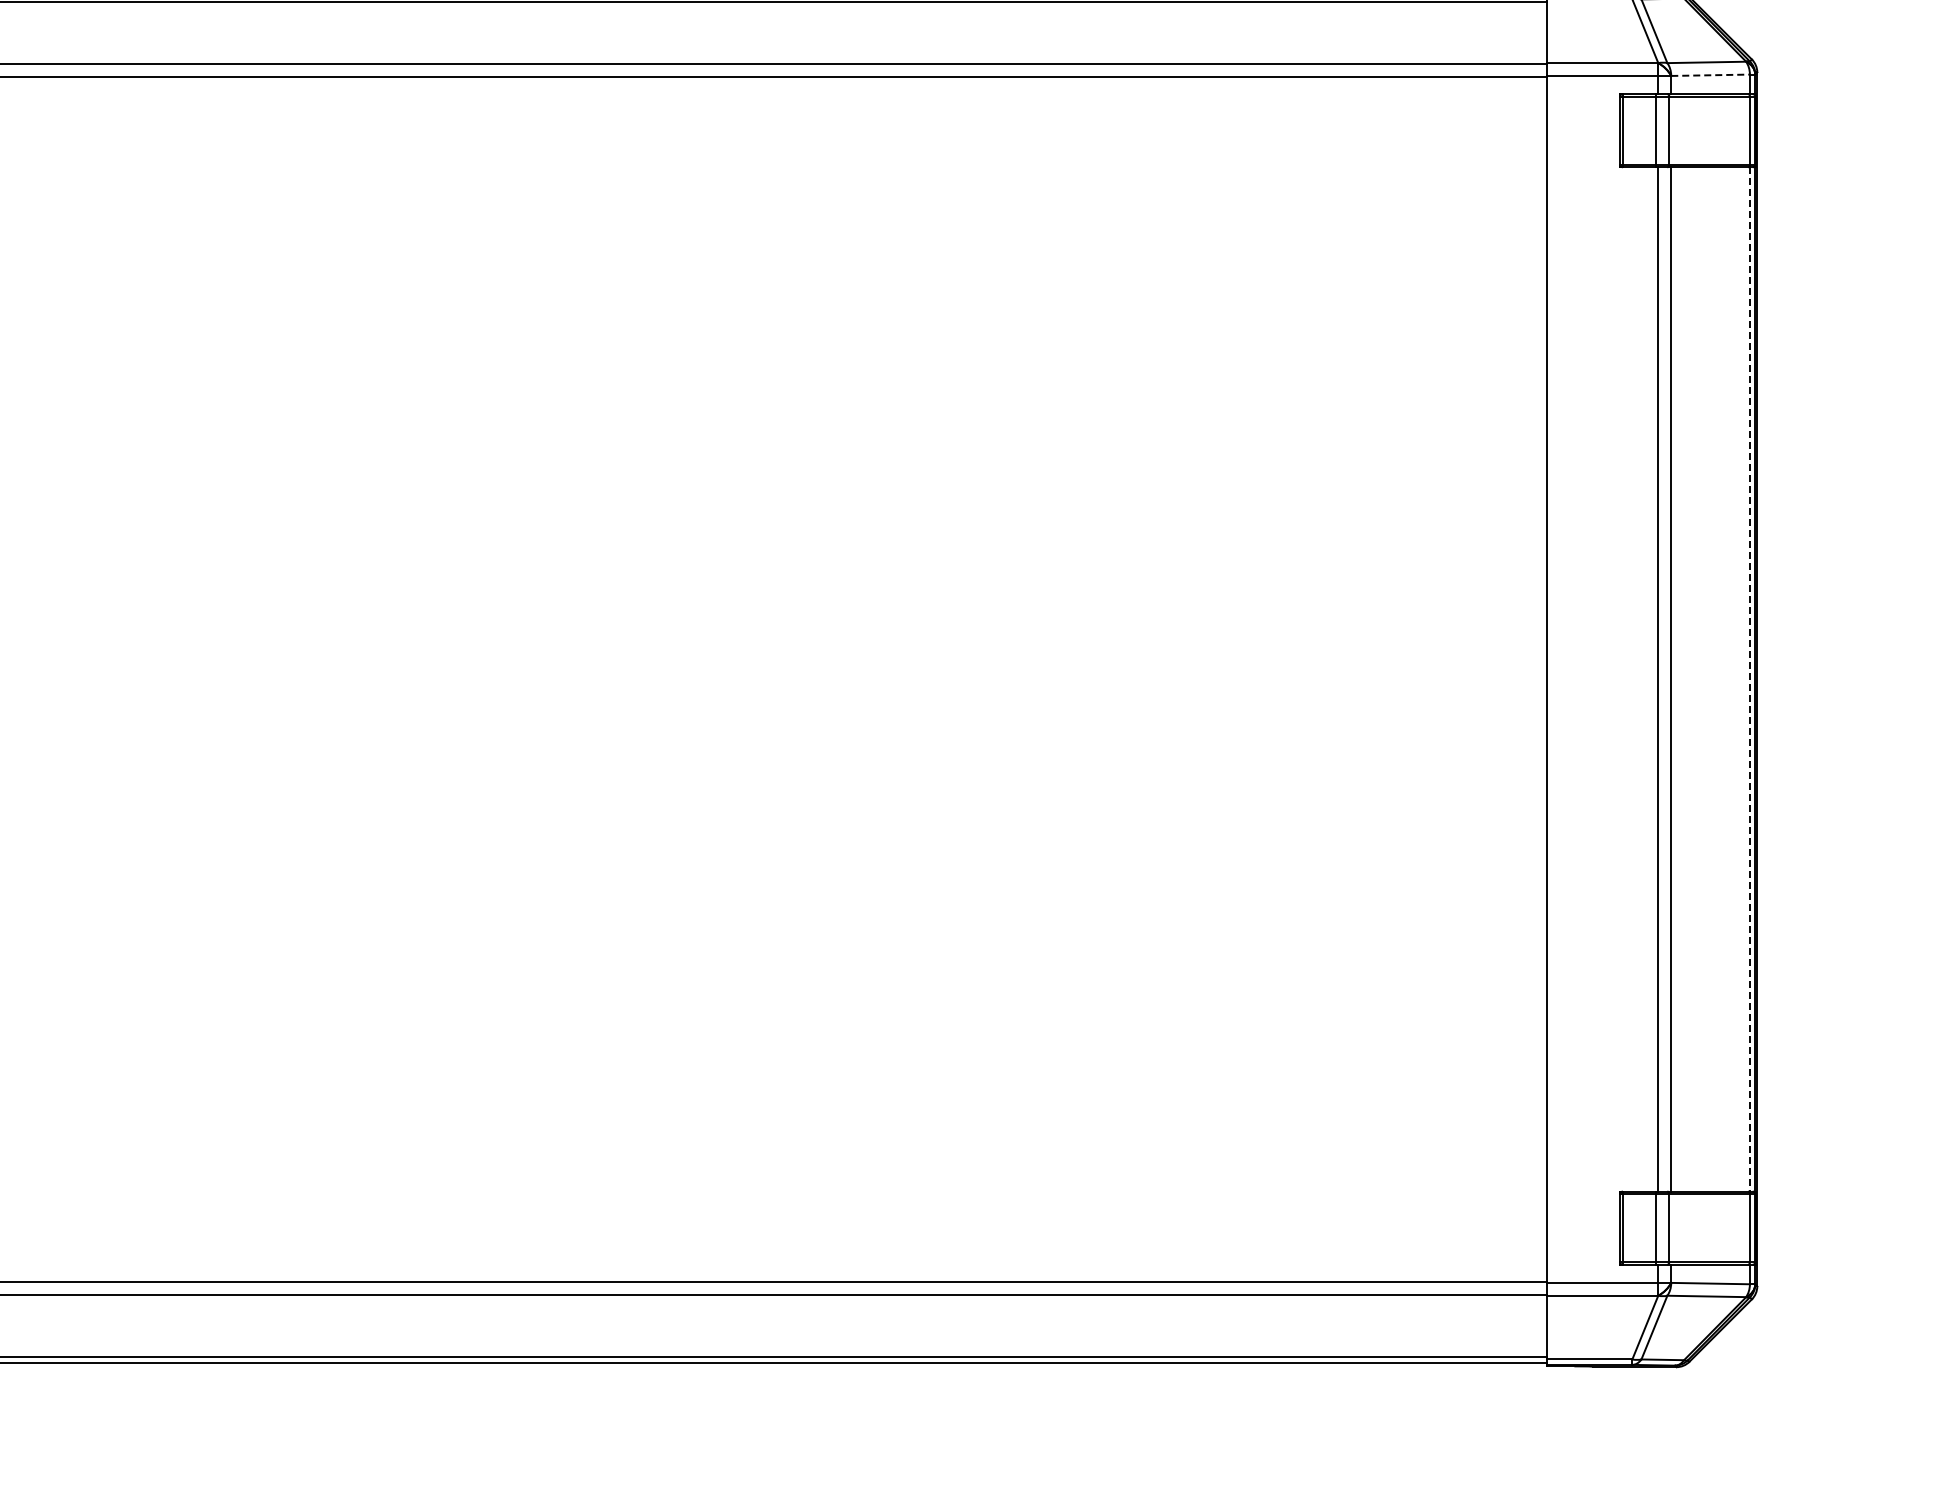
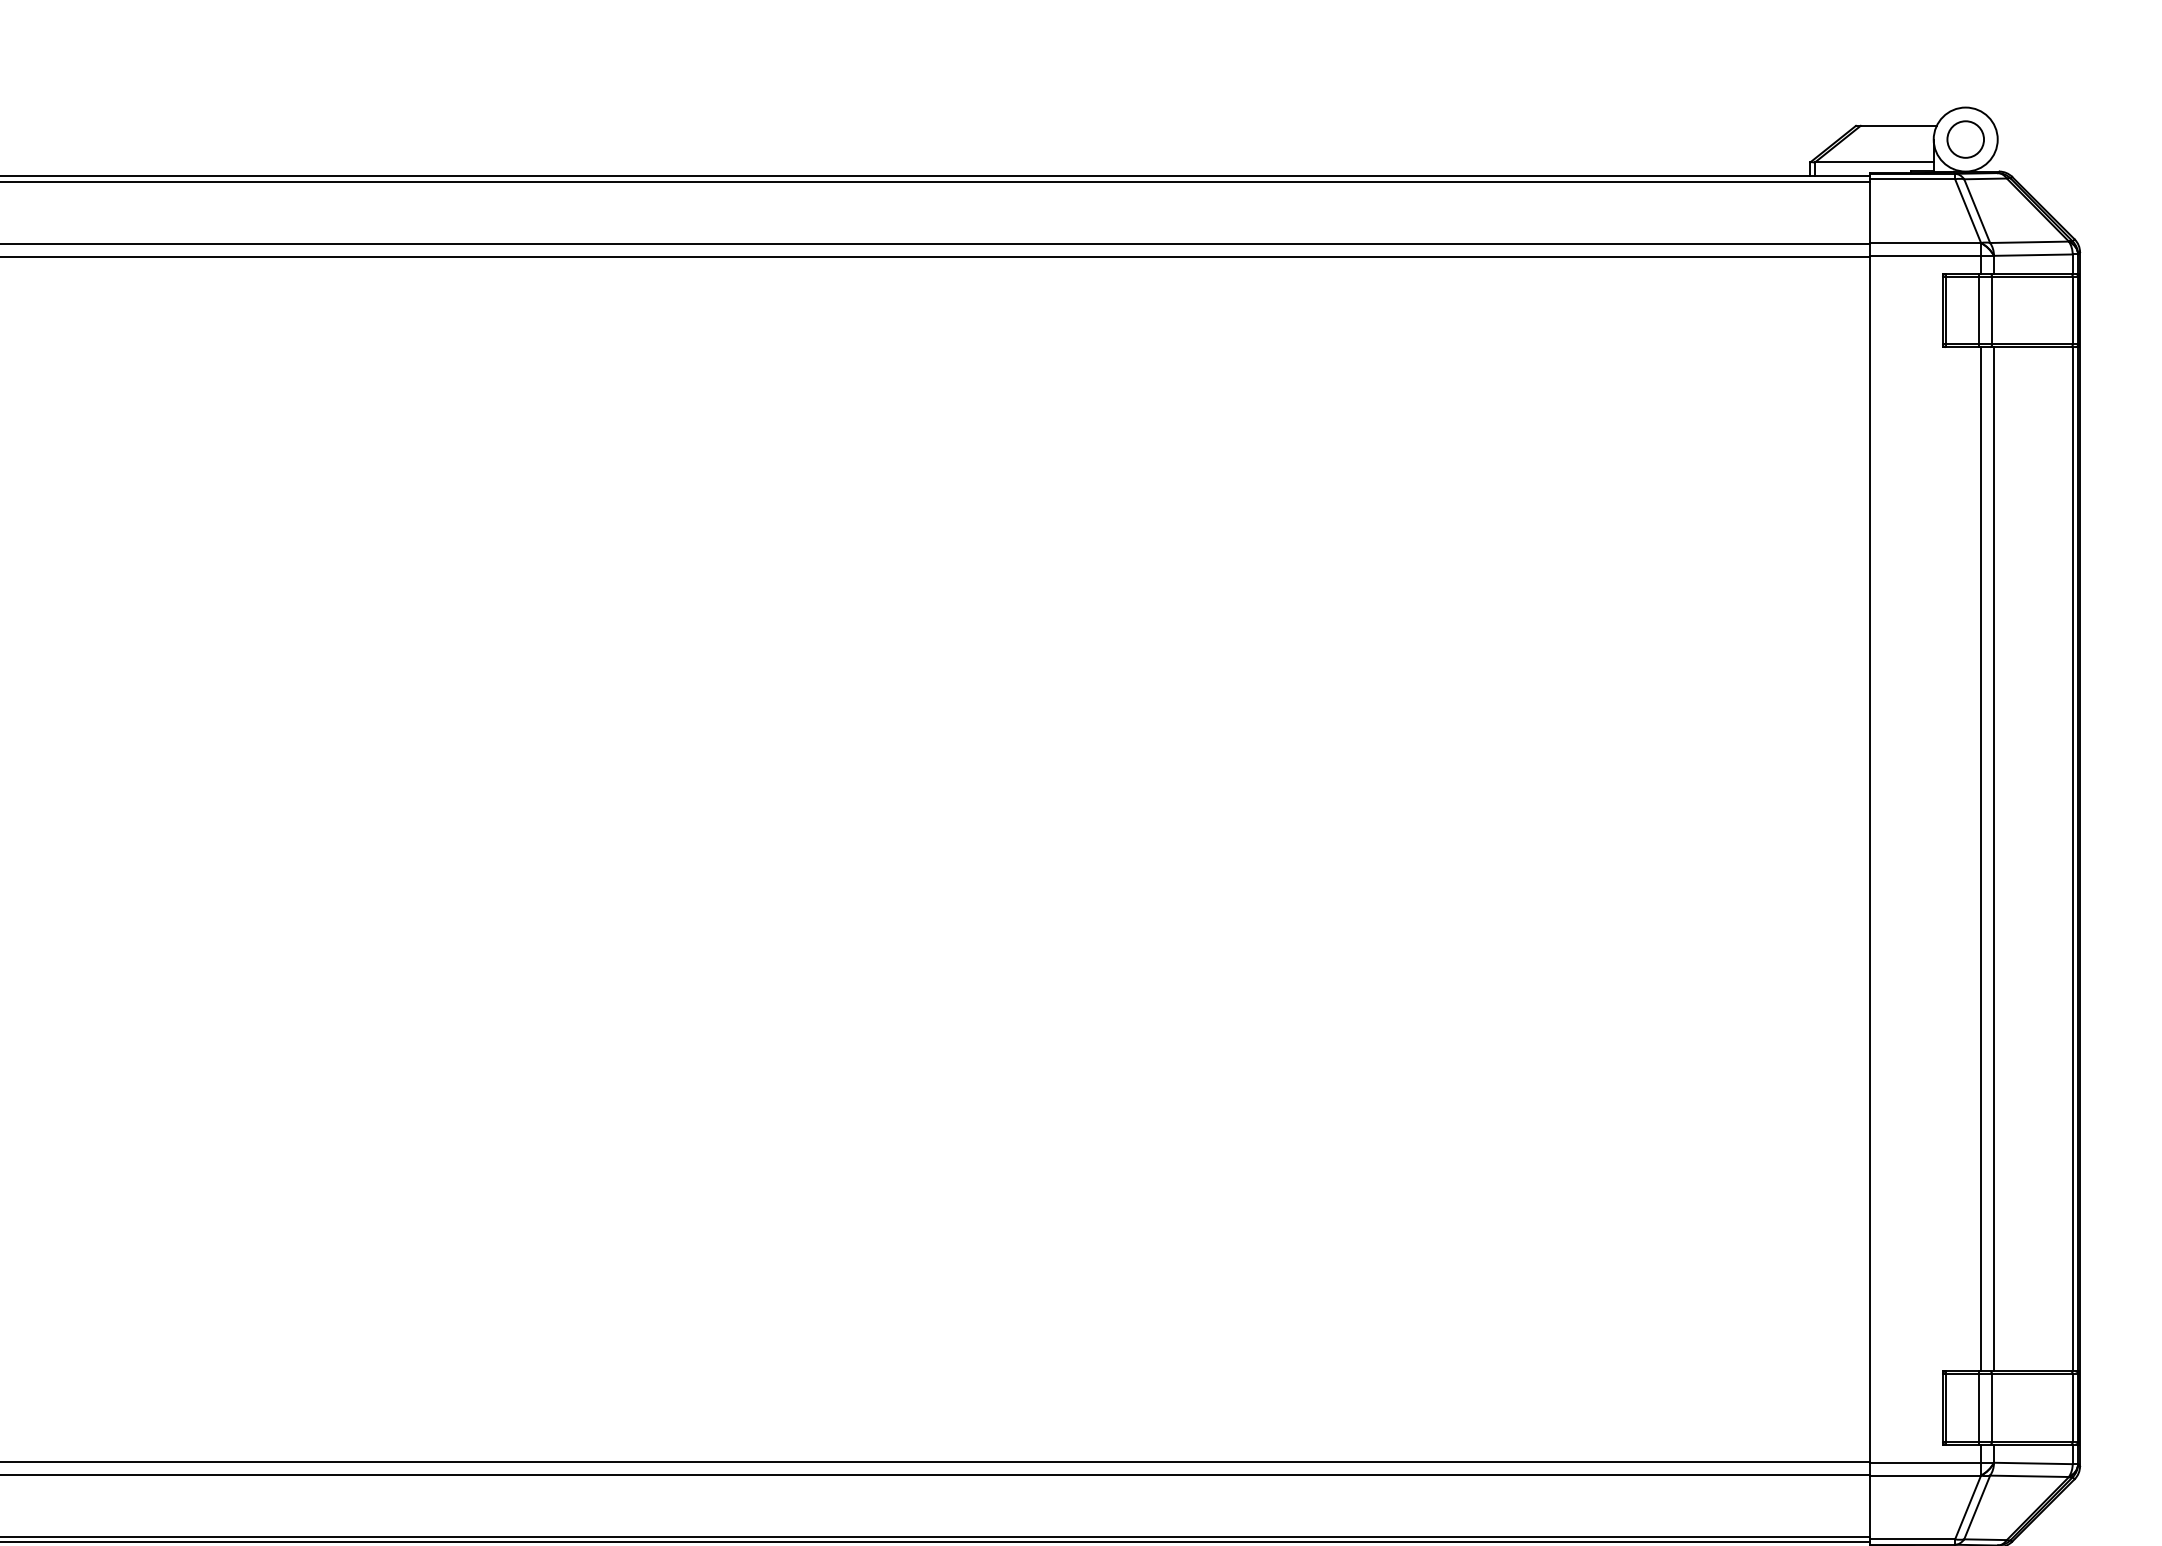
line: (1710, 75) -> (2033, 255), dashed -> solid
line: (1749, 679) -> (2072, 859), dashed -> solid

